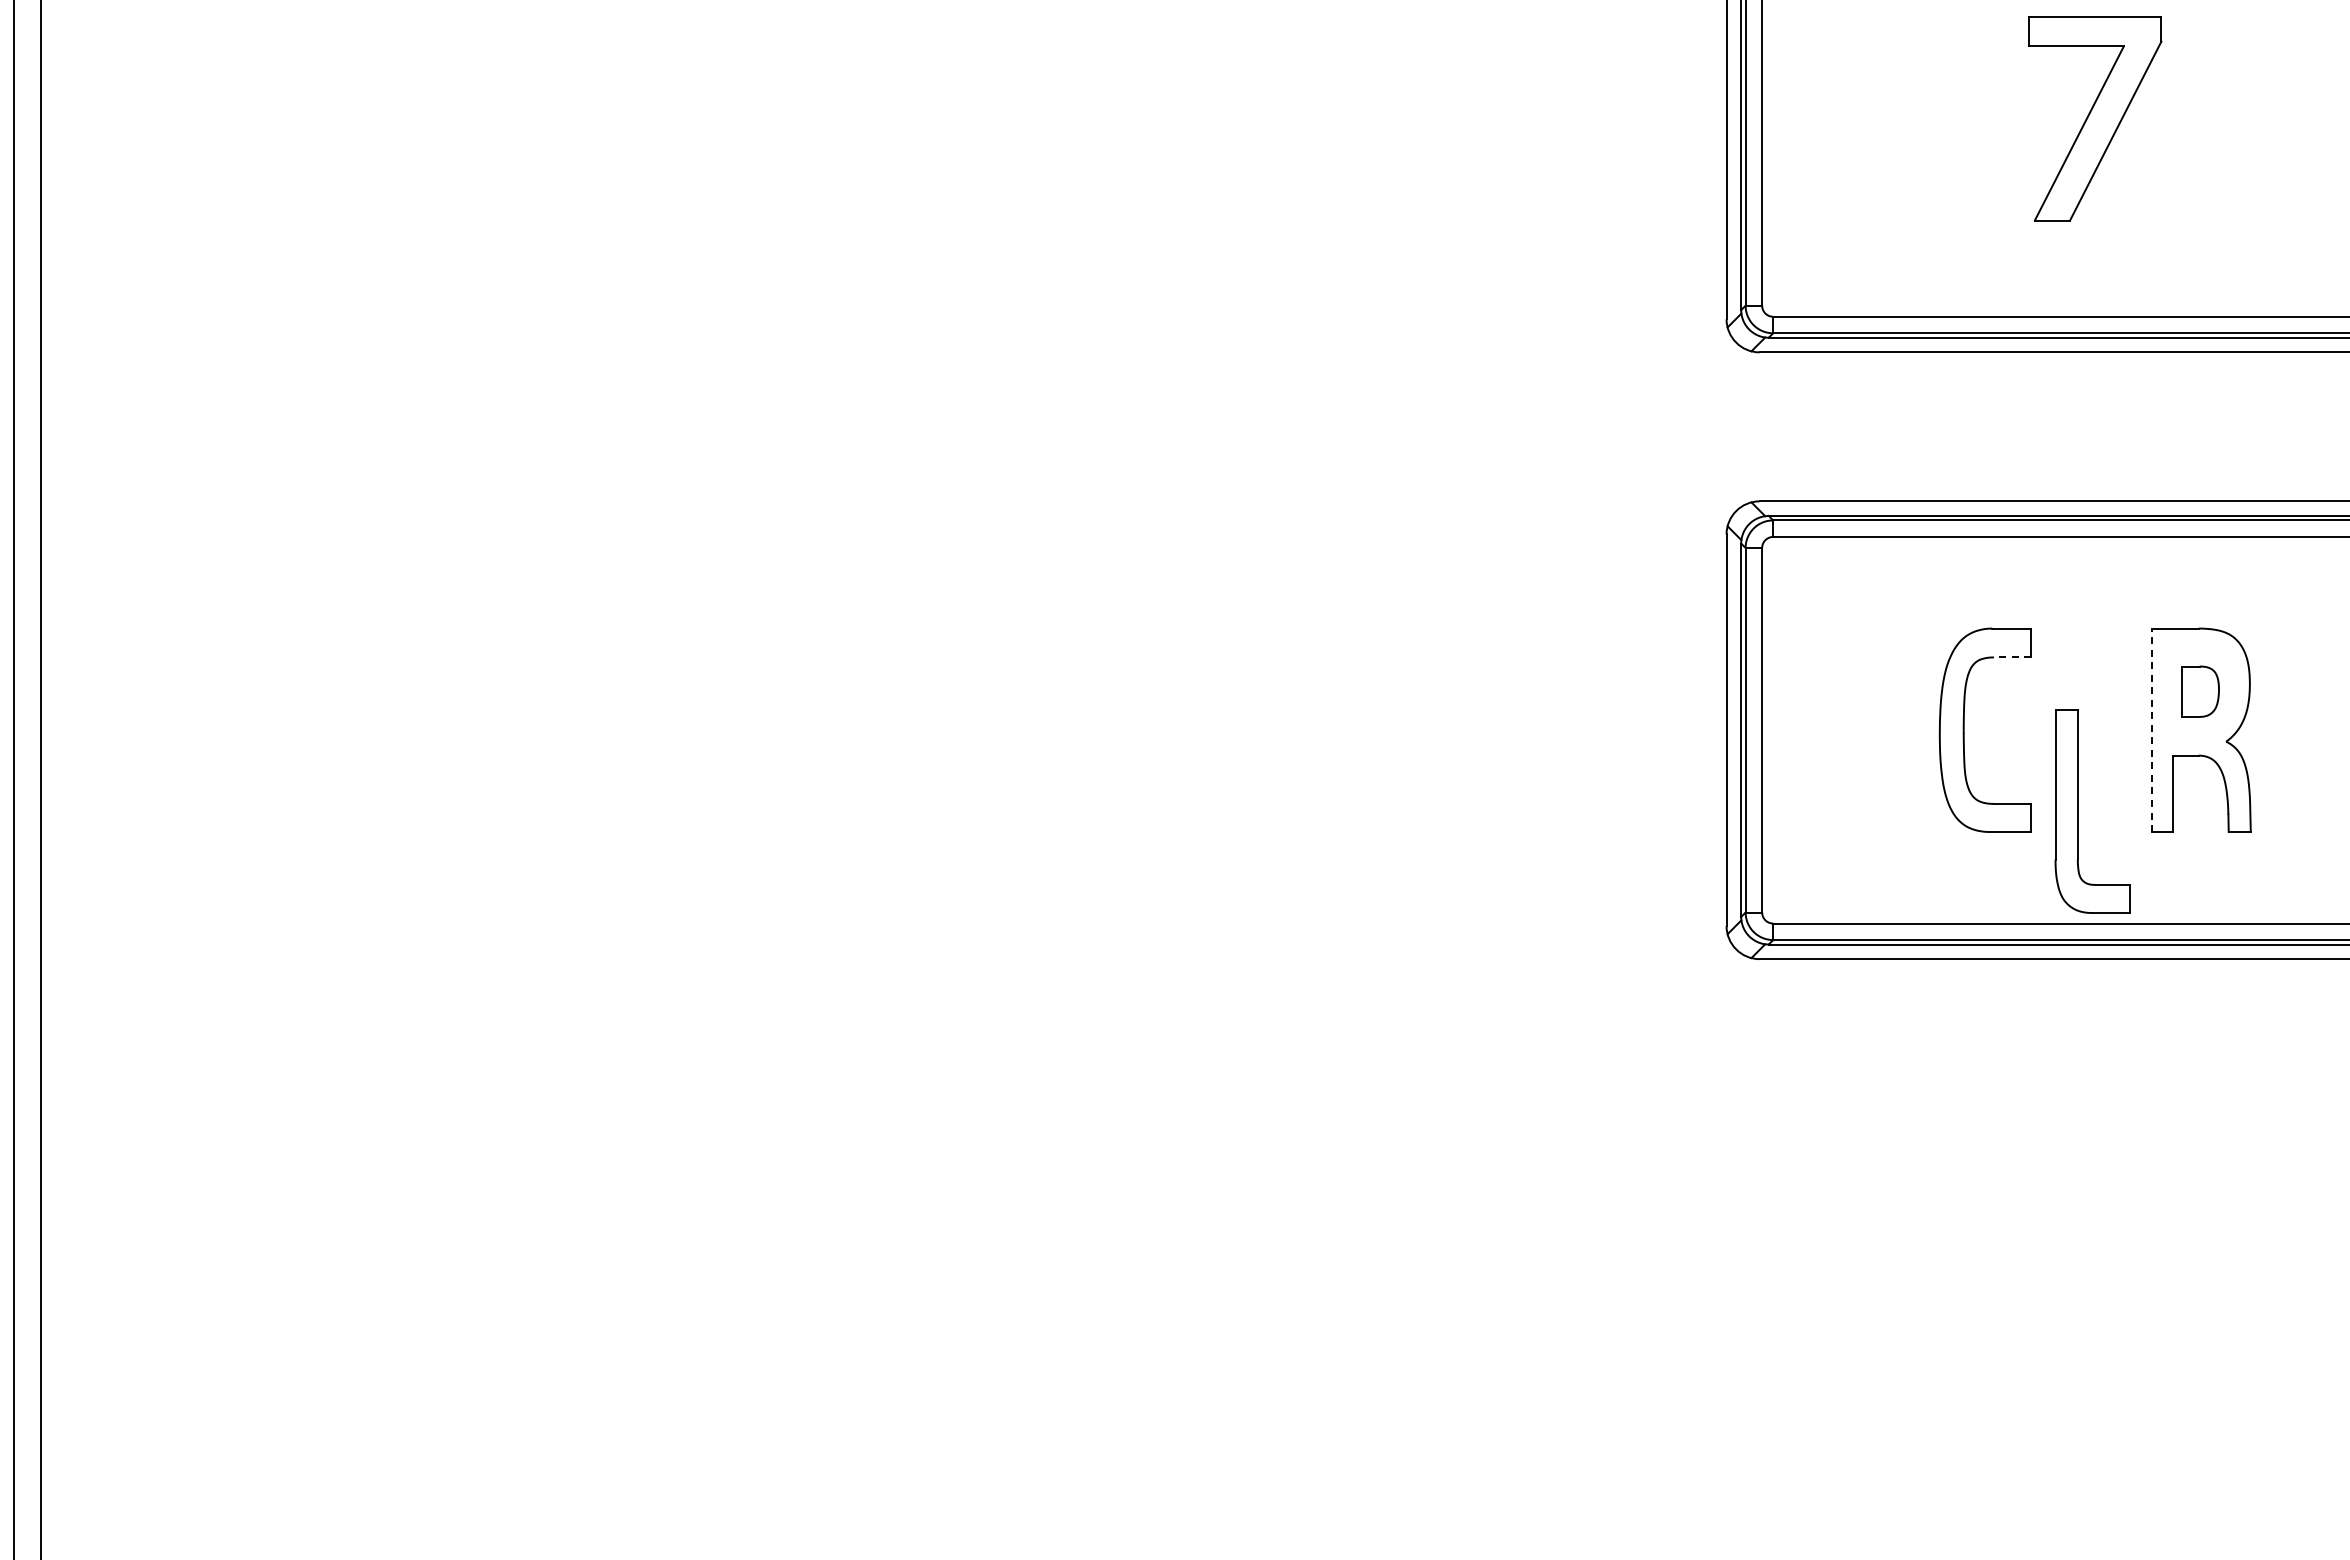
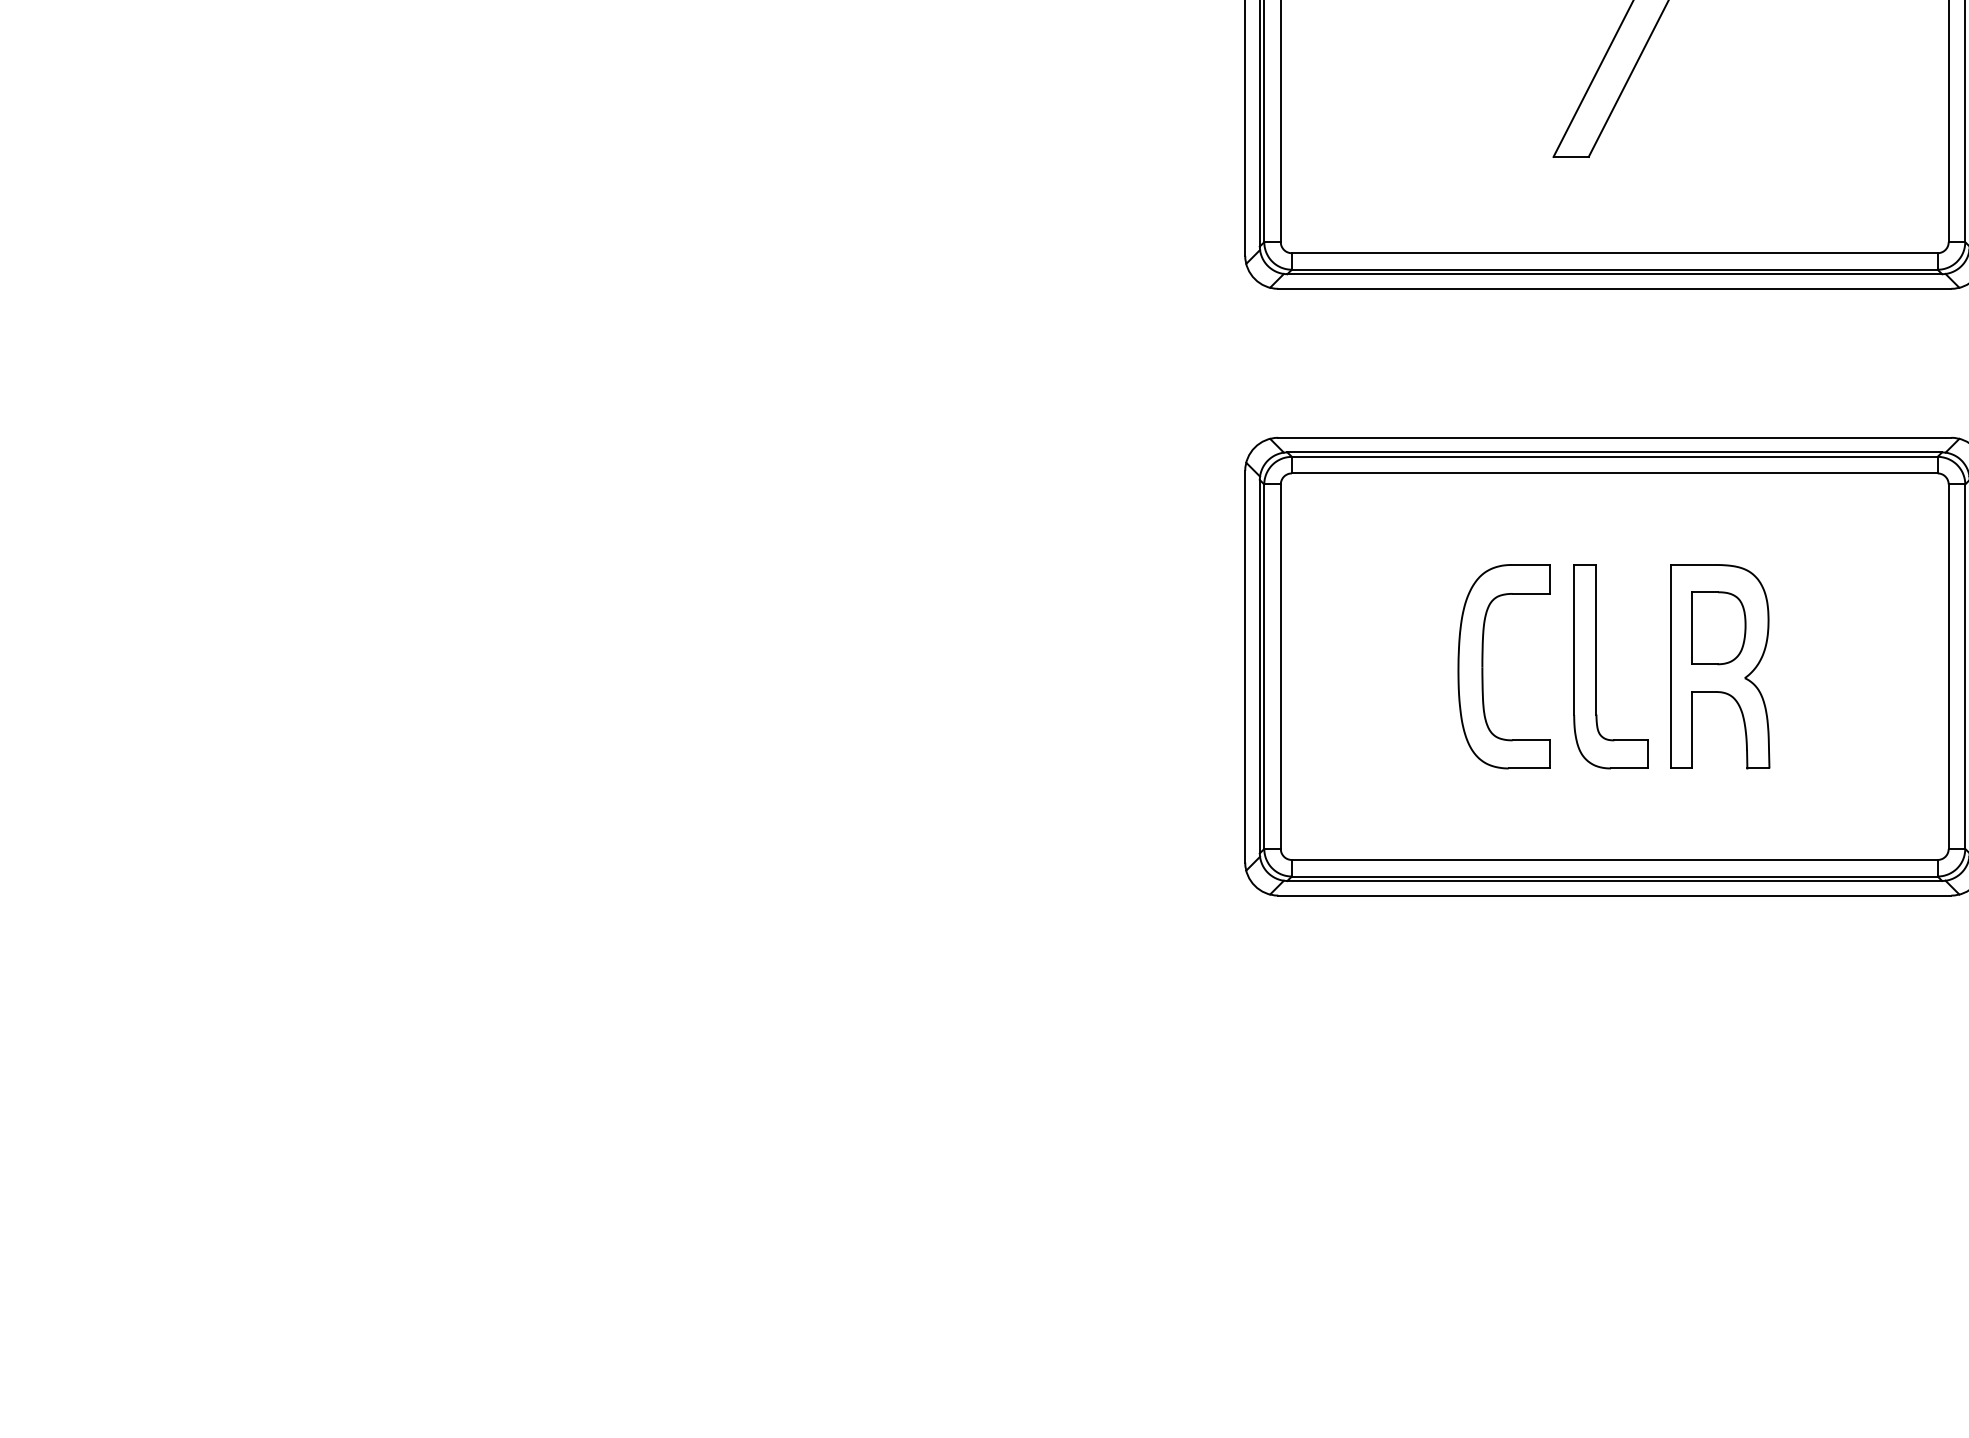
line: (2012, 657) -> (1531, 593), dashed -> solid
part: (2200, 691) -> (1719, 627), size x1.43
line: (2152, 730) -> (1671, 666), dashed -> solid
part: (2078, 811) -> (1597, 666), moved

